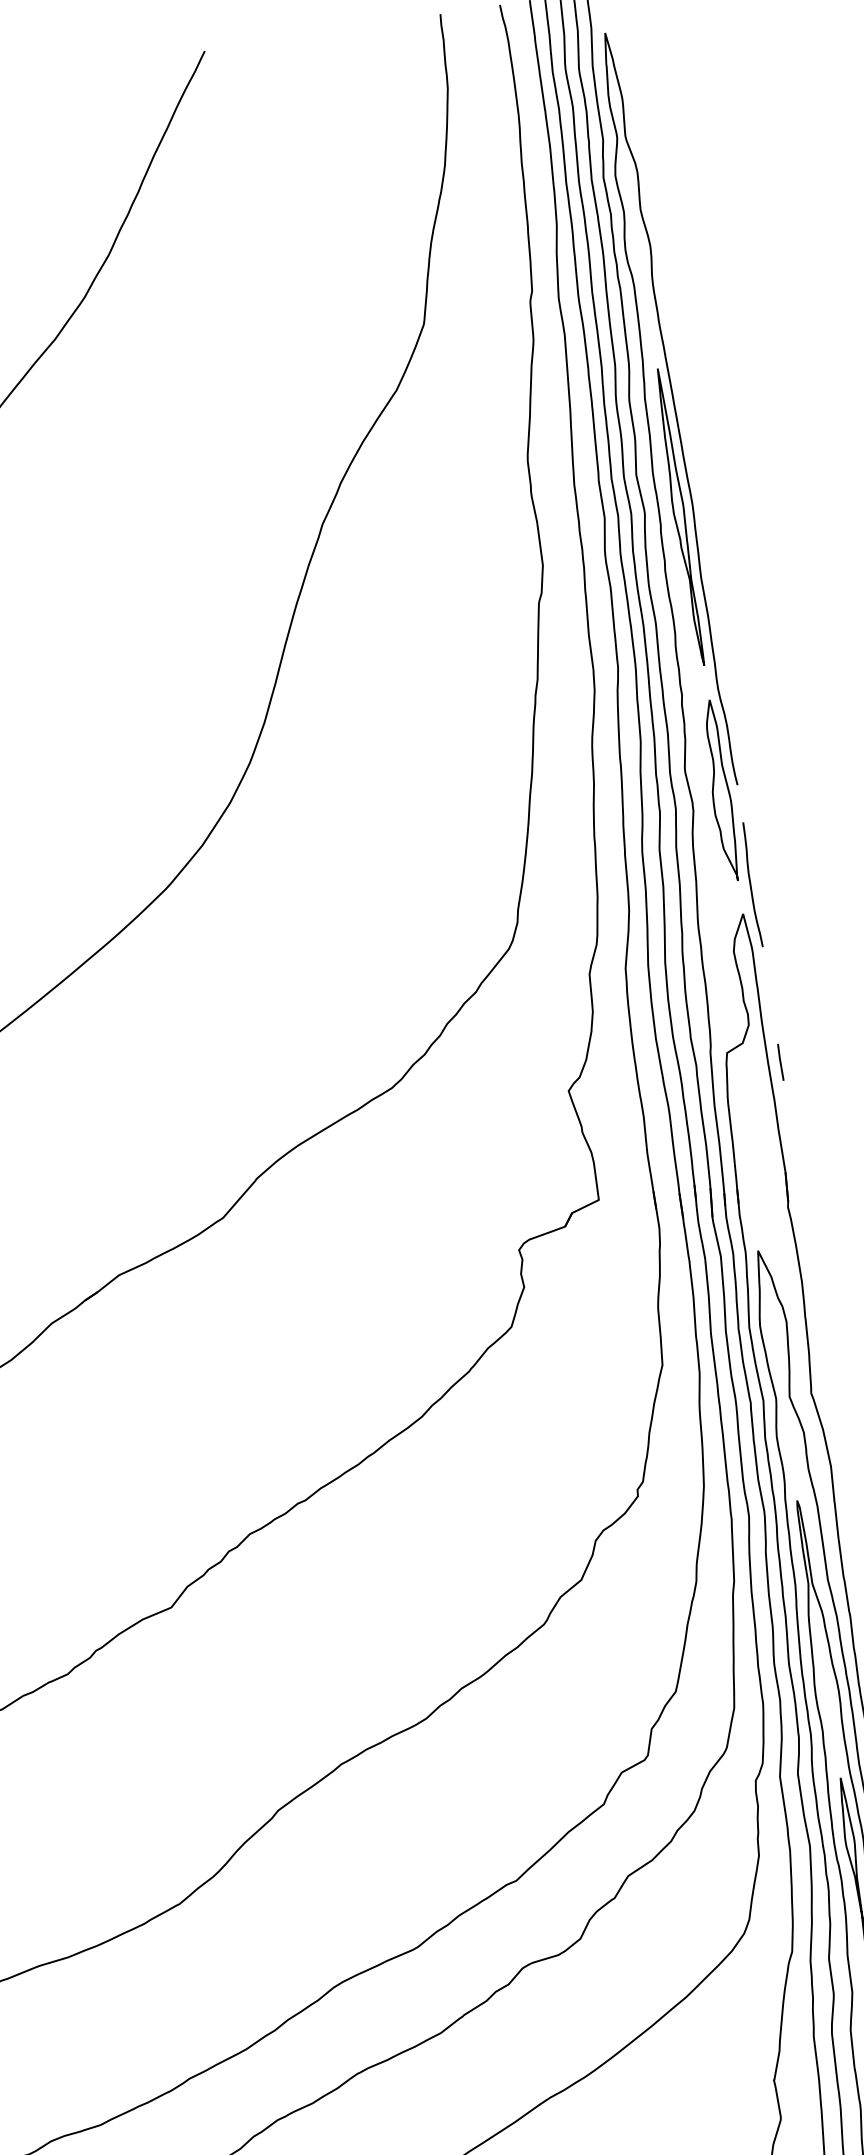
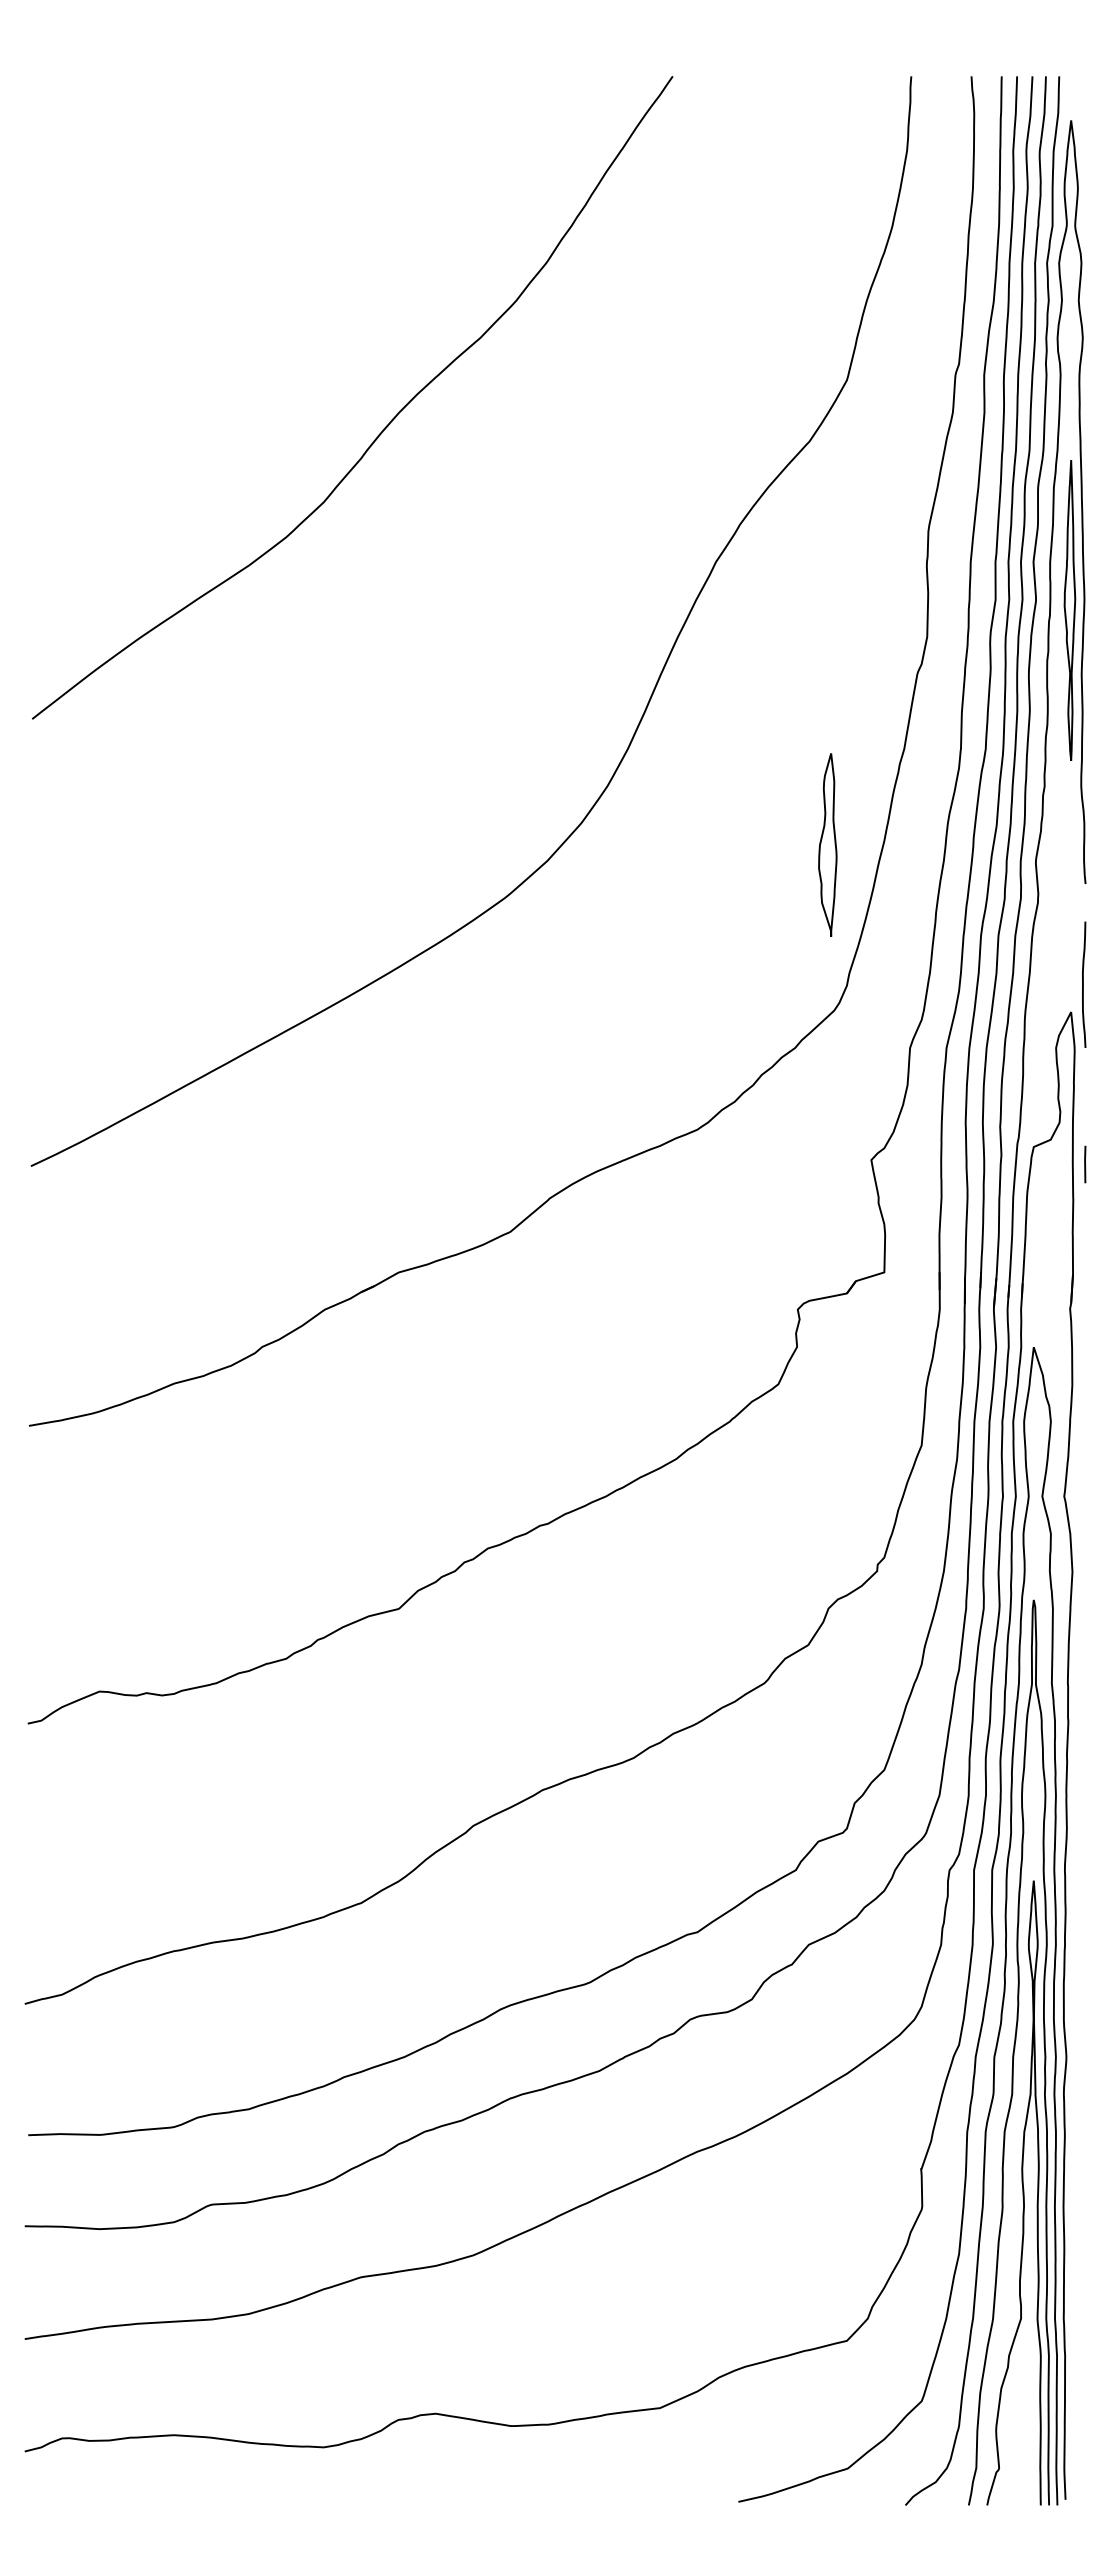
part: (720, 790) -> (827, 844), moved

